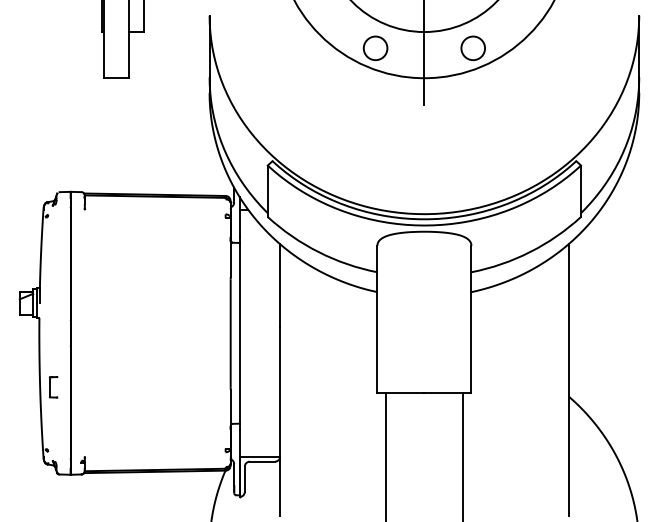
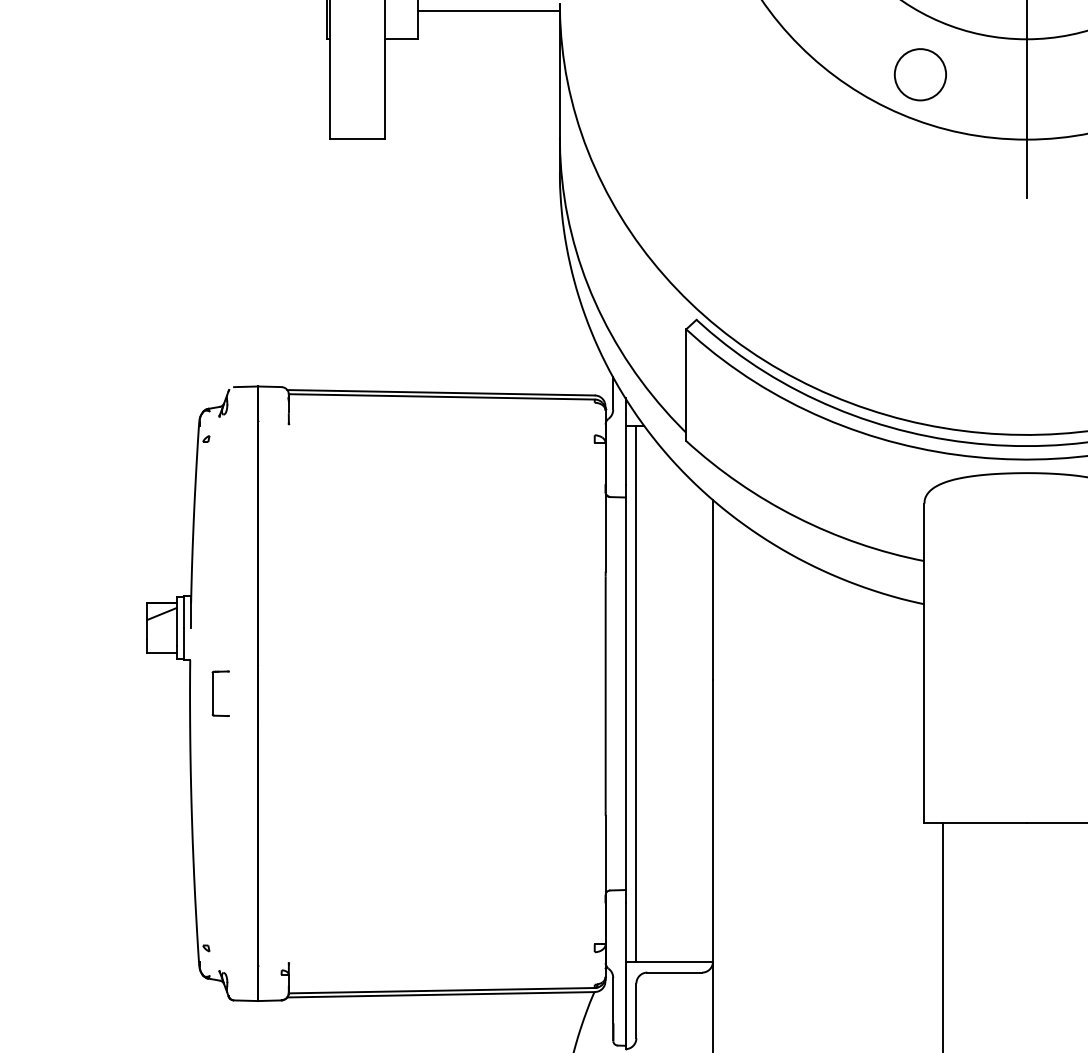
line: (176, 19) -> (487, 12), added
line: (244, 332) -> (635, 691), added
part: (53, 387) -> (220, 694), moved

